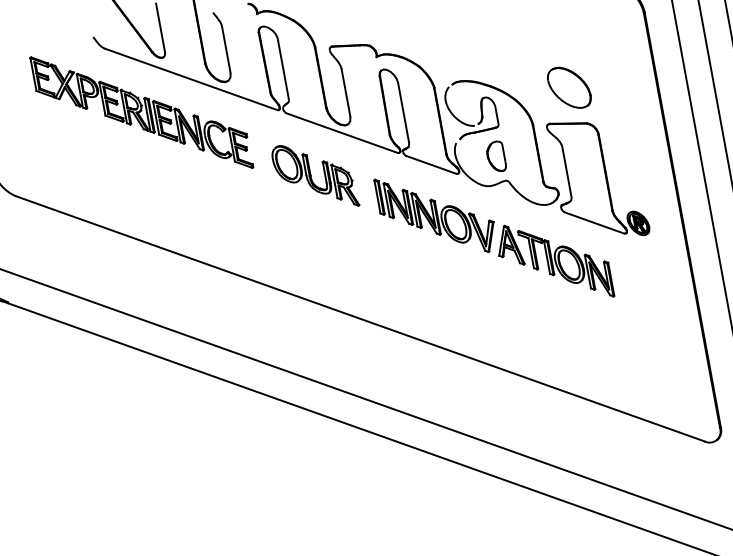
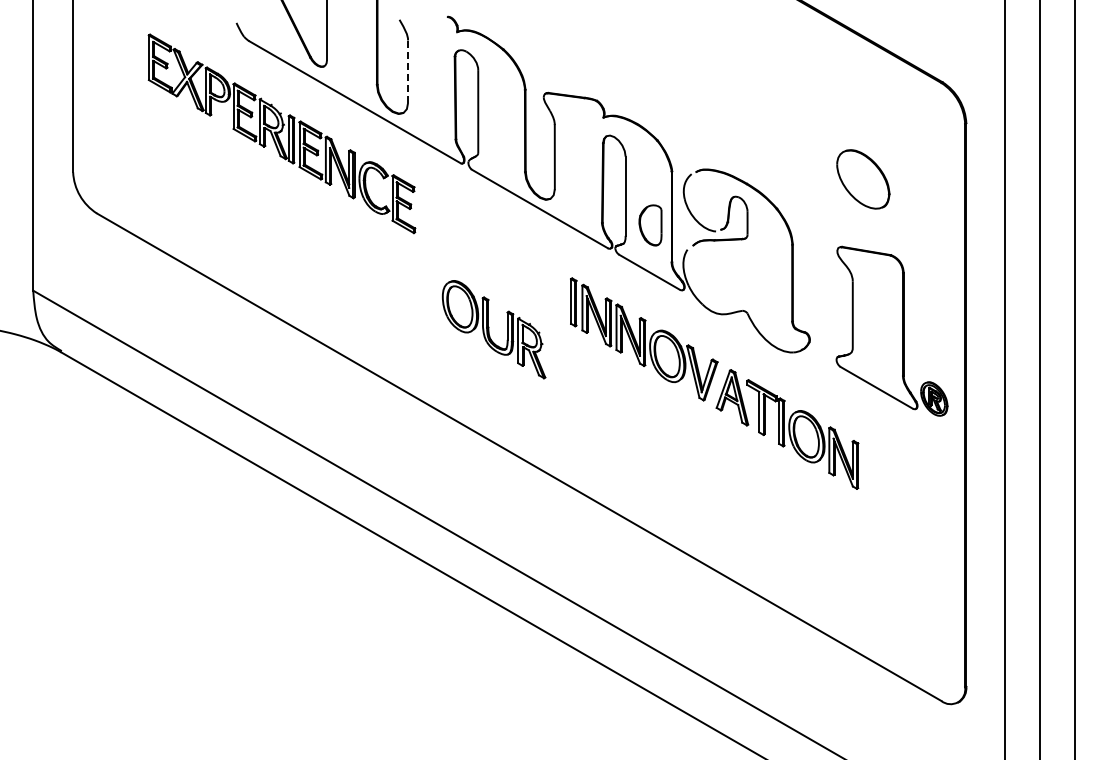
line: (226, 50) -> (408, 72), solid -> dashed
part: (569, 87) -> (863, 179), moved
part: (496, 156) -> (650, 225), moved
part: (314, 176) -> (493, 329), moved
part: (597, 178) -> (891, 330), moved

